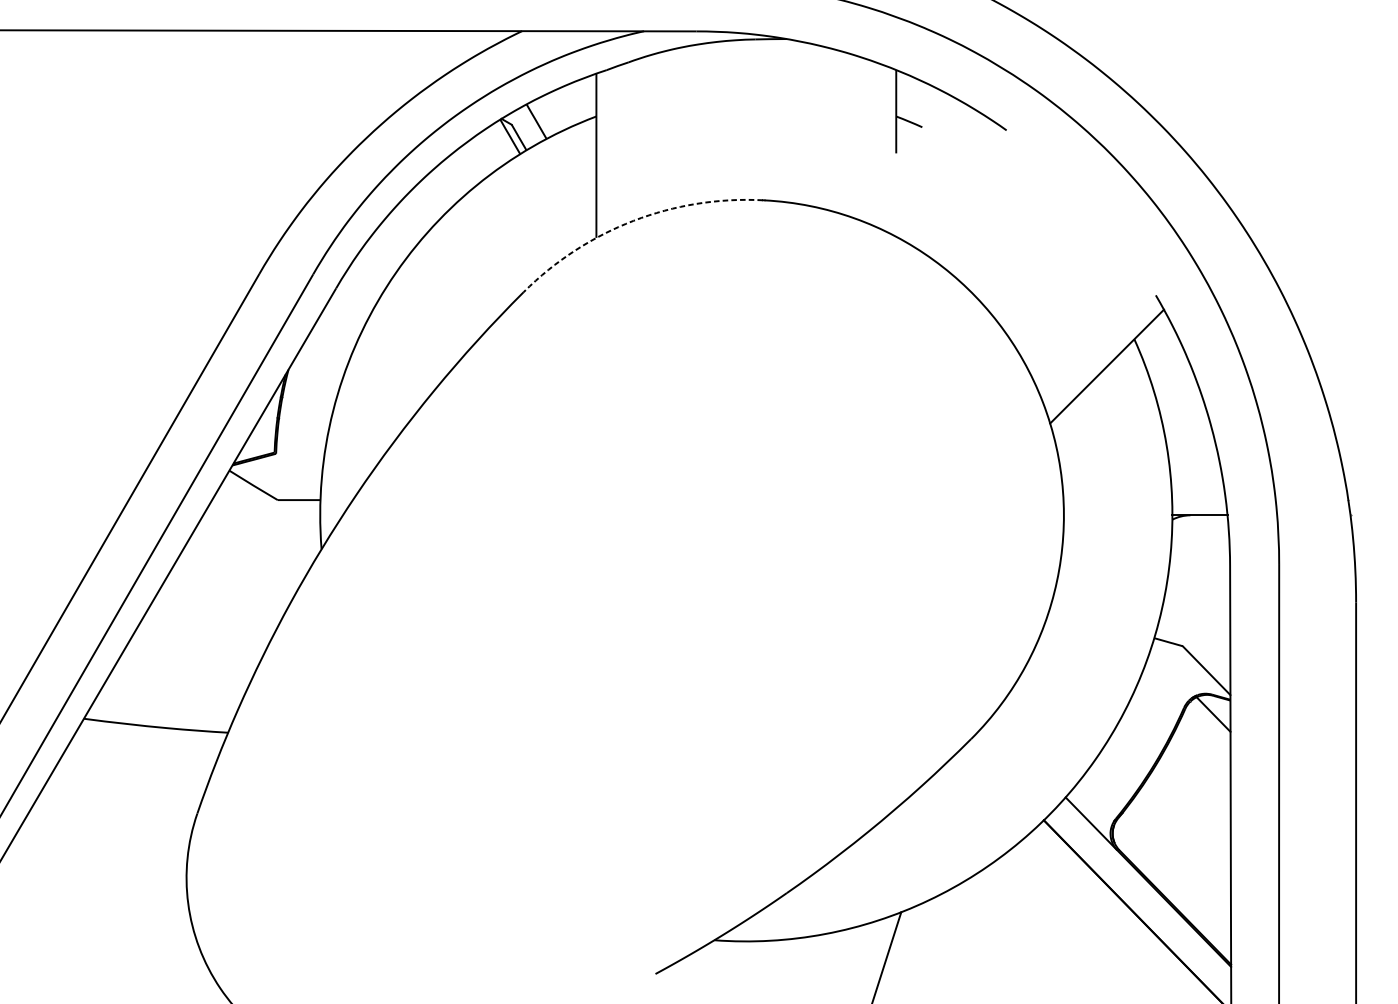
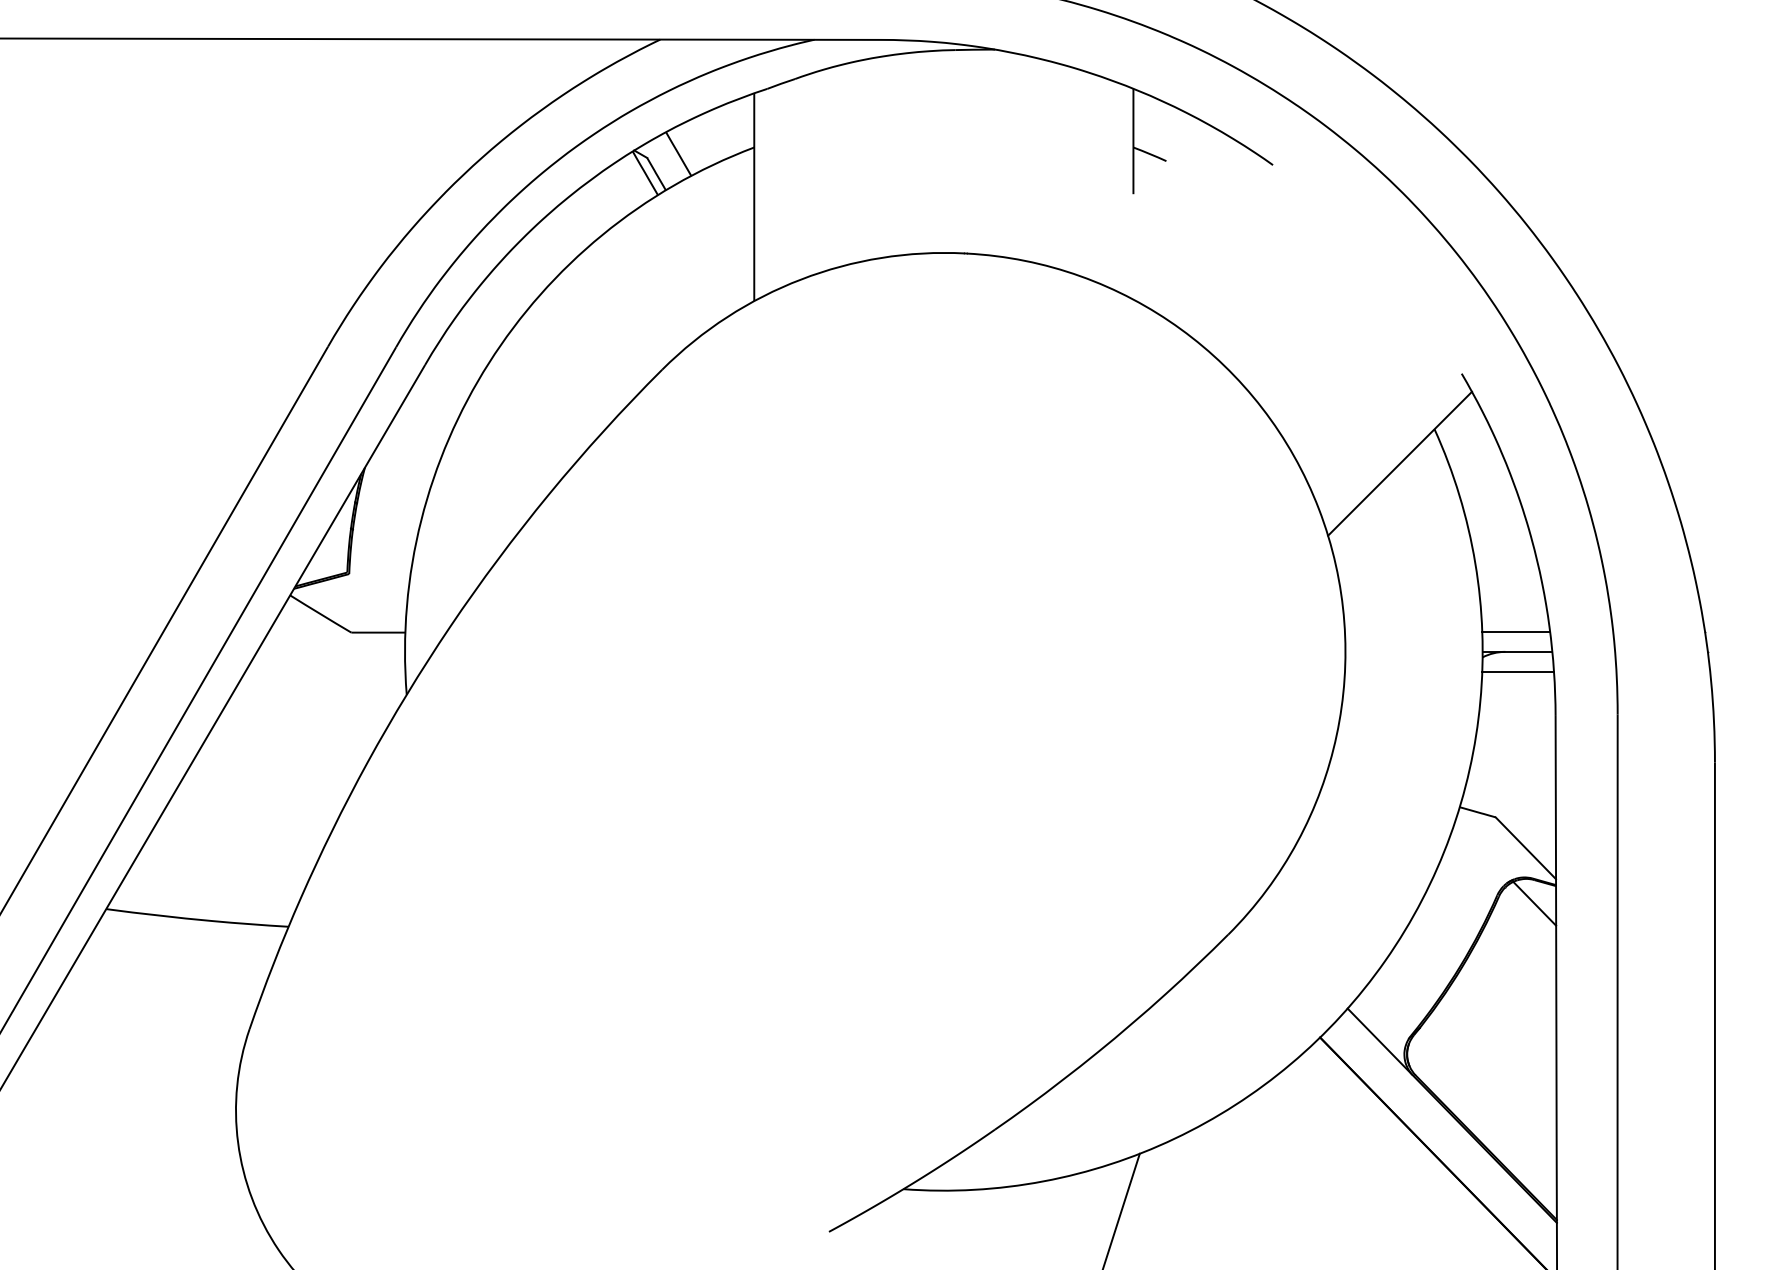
arc: (633, 220) -> (801, 279), dashed -> solid
line: (1199, 499) -> (1516, 631), added
line: (1200, 530) -> (1518, 671), added

